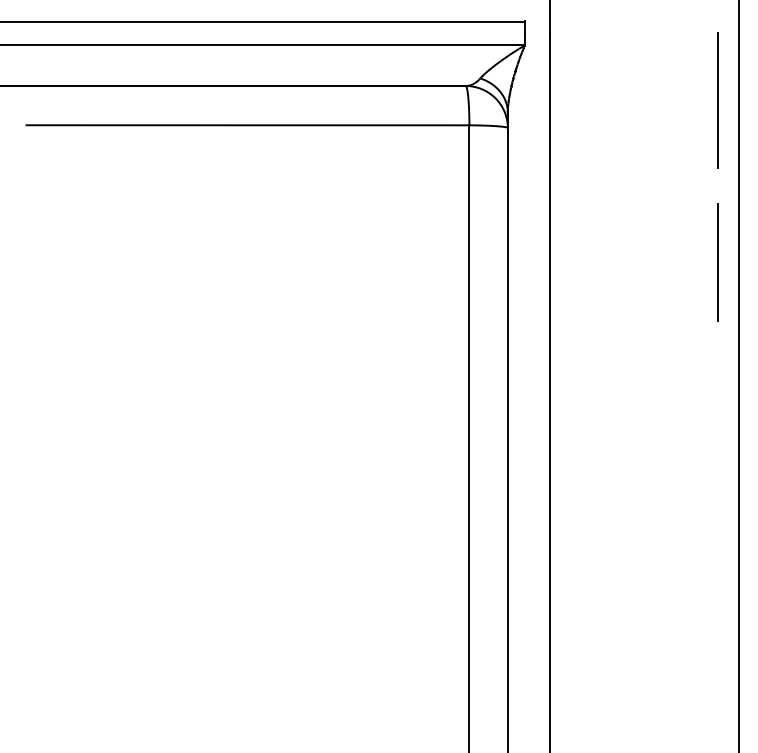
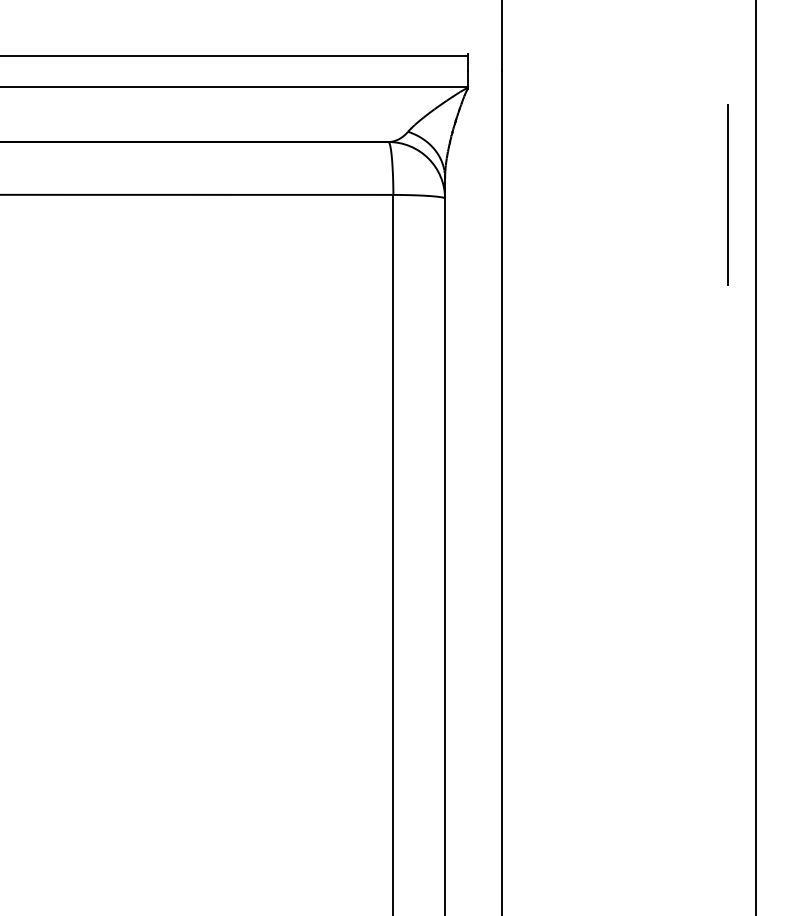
line: (717, 100) -> (727, 195), moved
line: (718, 262) -> (728, 379), removed

